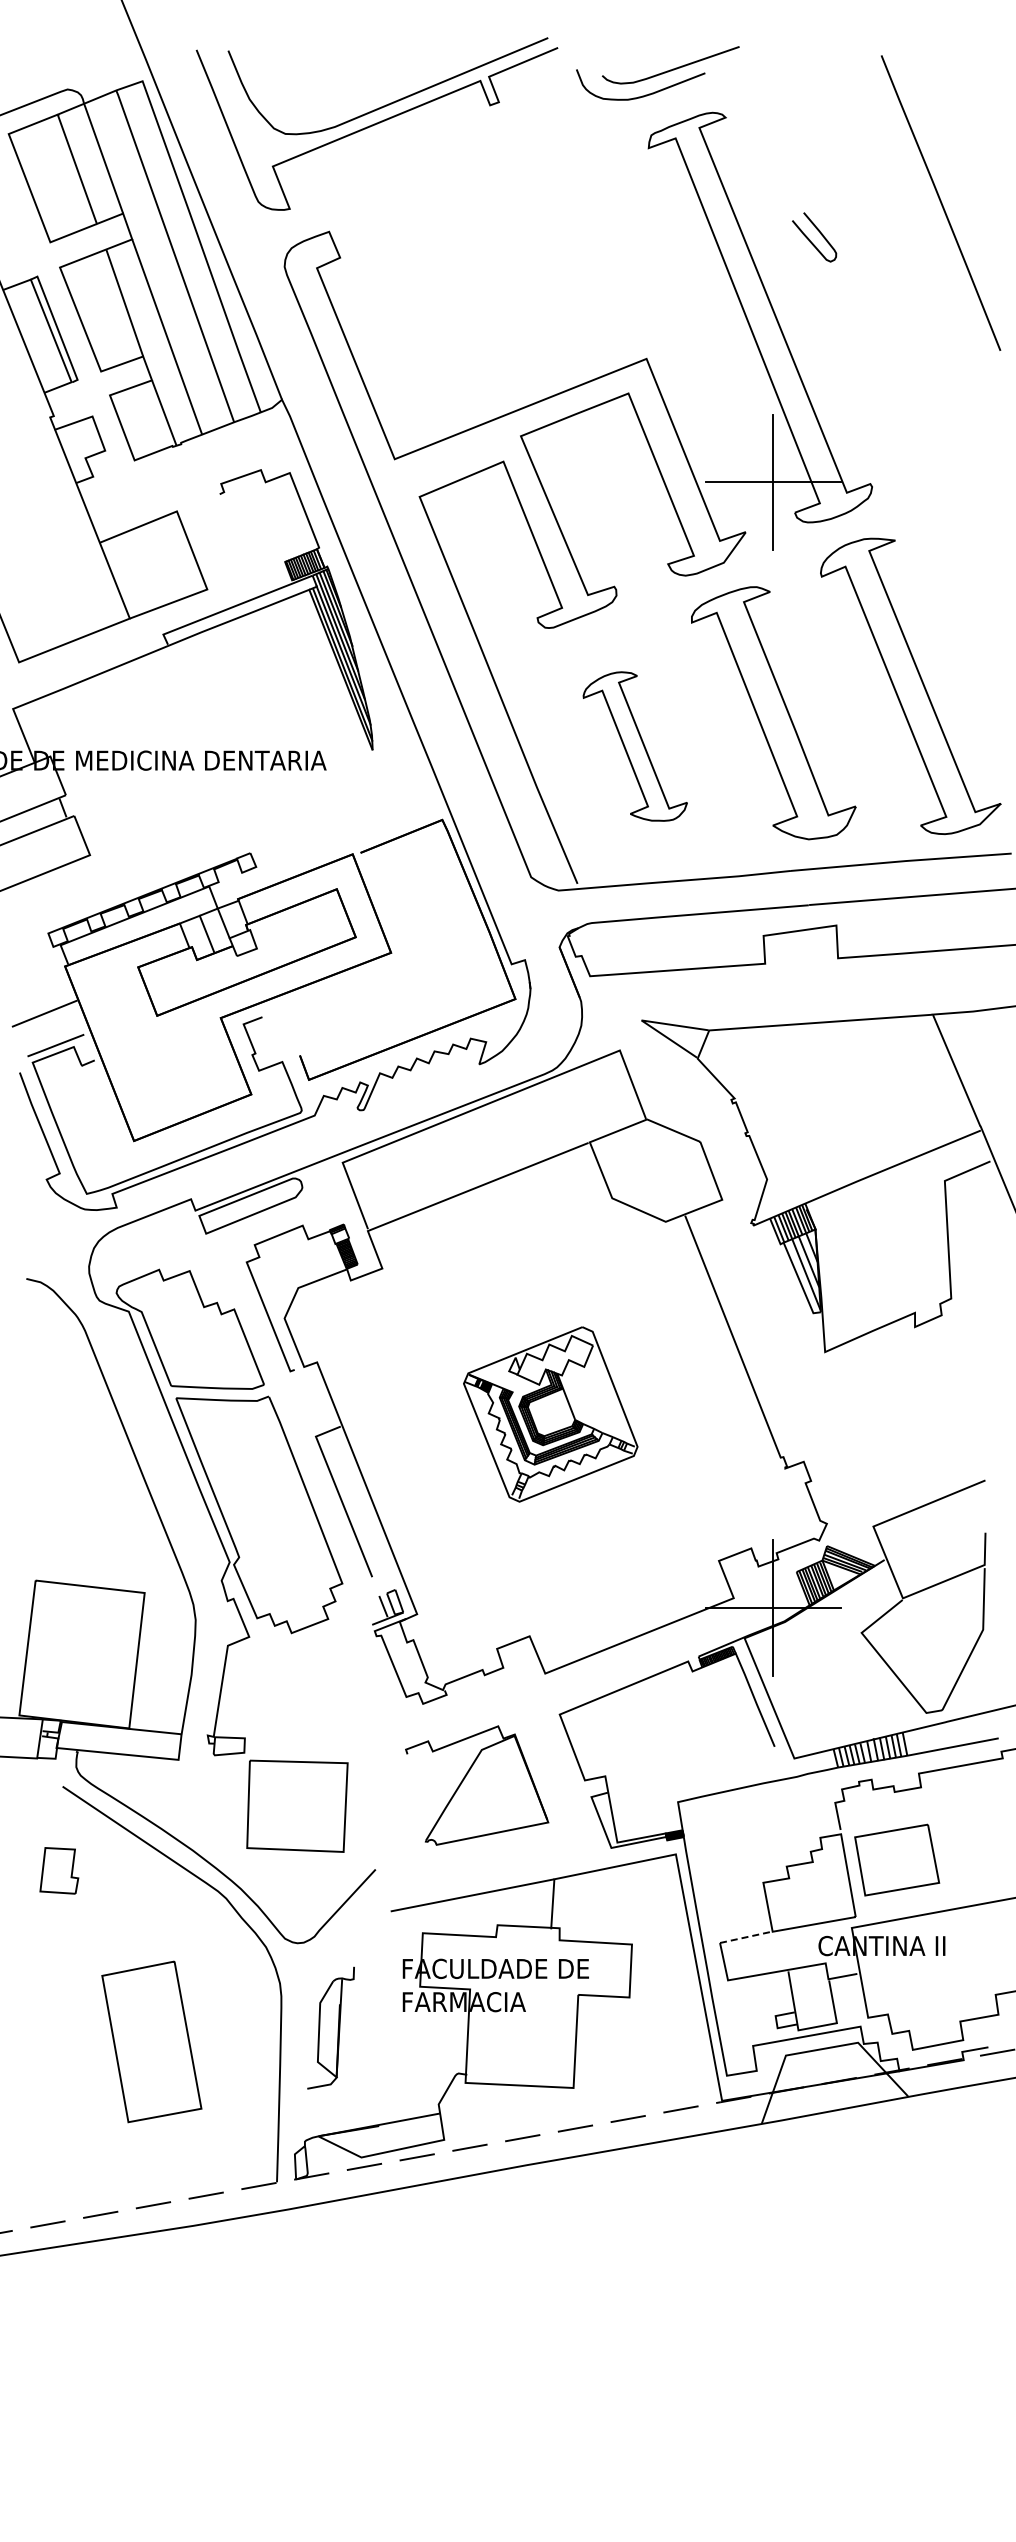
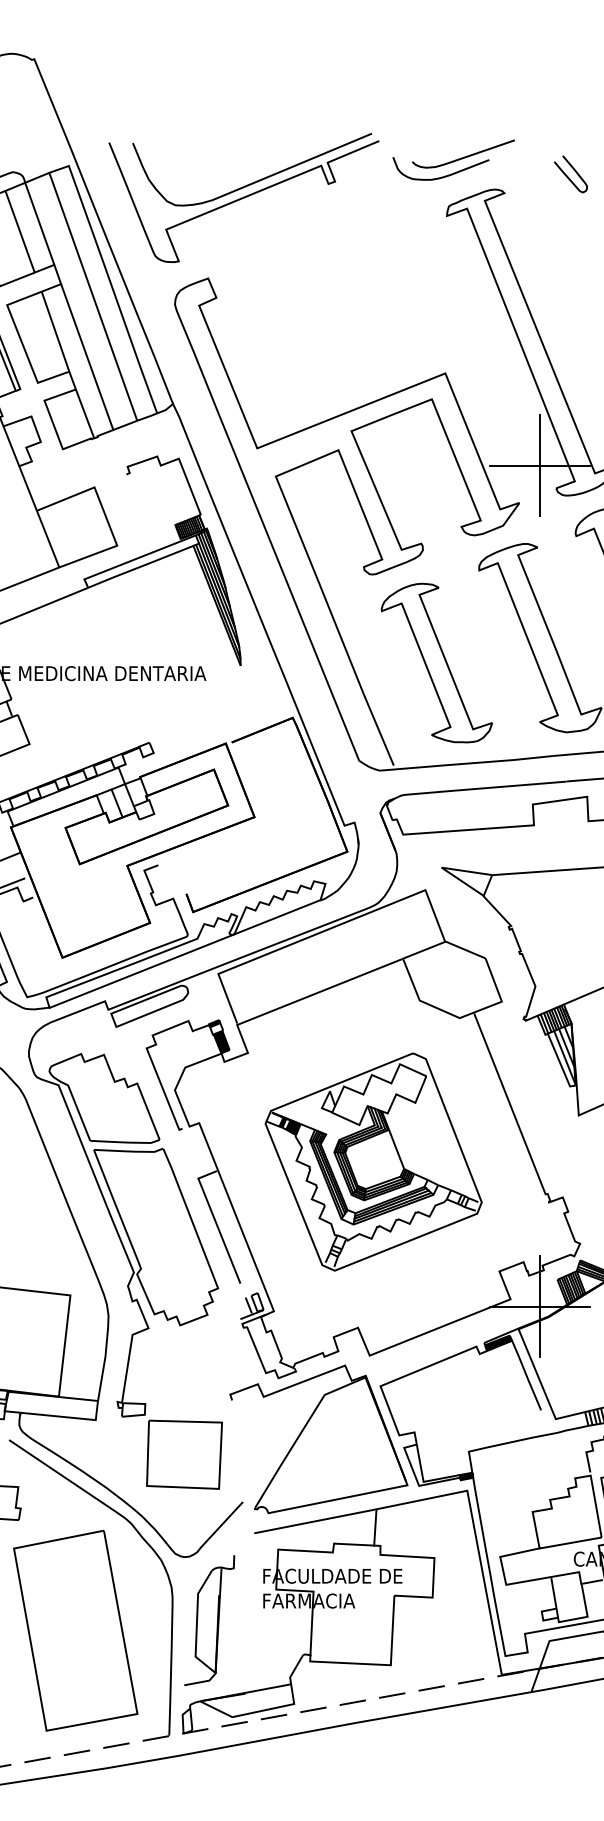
curve: (810, 240) -> (567, 176), moved
part: (635, 746) -> (437, 663), size x1.43
line: (297, 1135) -> (184, 953), added
part: (550, 1414) -> (373, 1162), size x1.67
part: (476, 1785) -> (318, 1439), size x1.67
line: (746, 1937) -> (520, 1552), dashed -> solid
part: (330, 2027) -> (209, 1620), size x1.43
part: (151, 2041) -> (75, 1630), size x1.67

